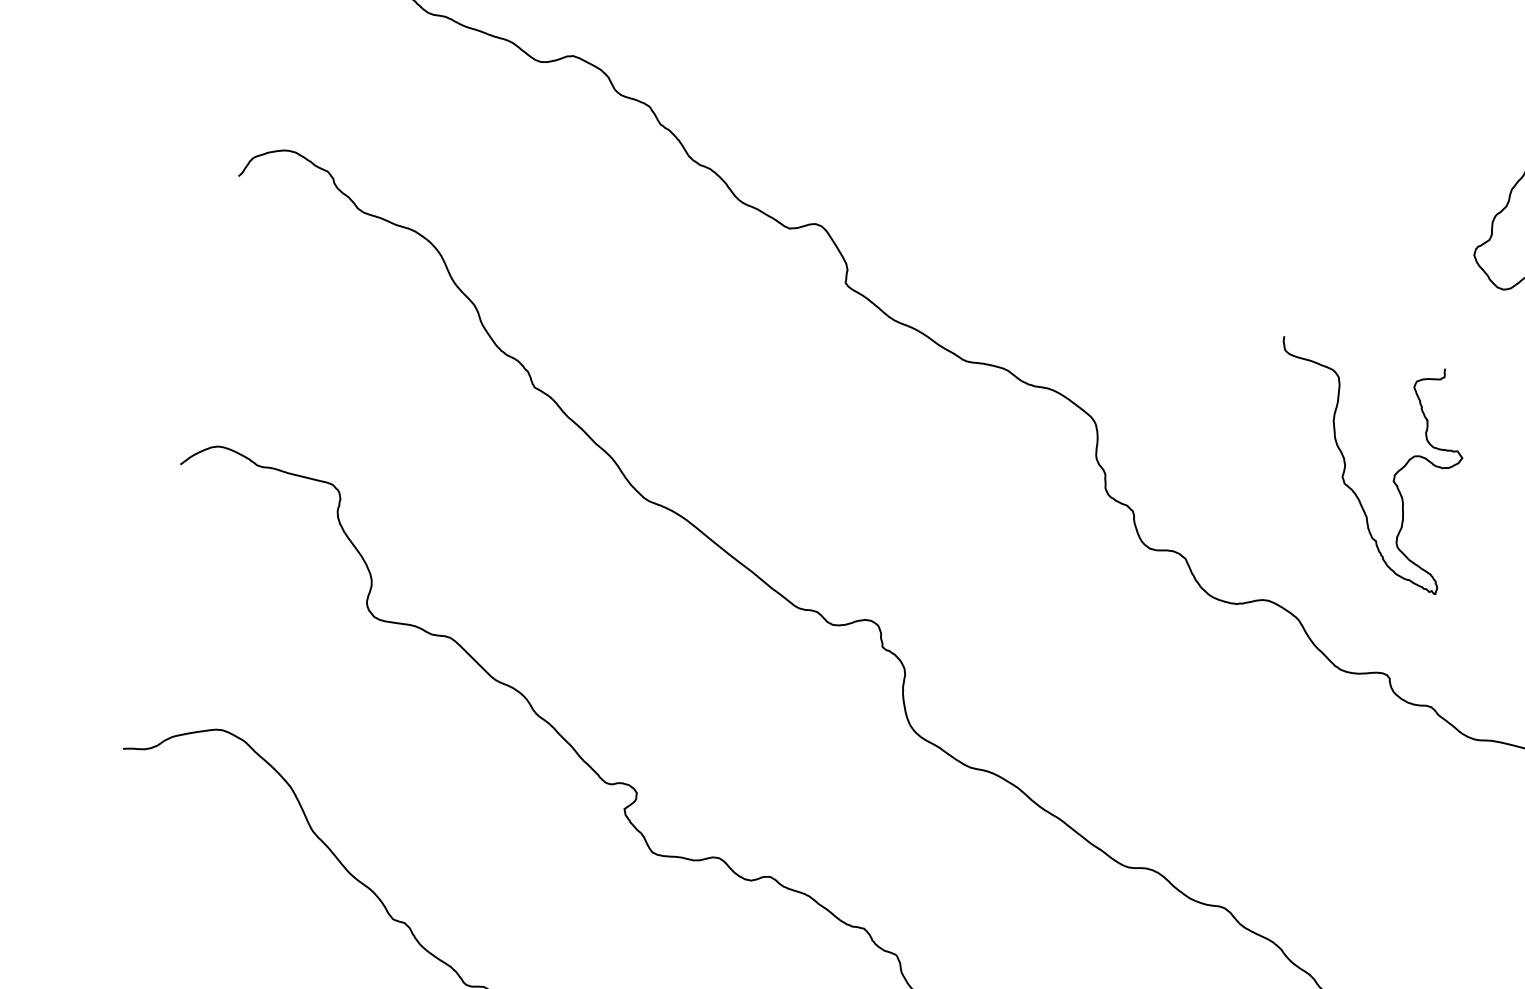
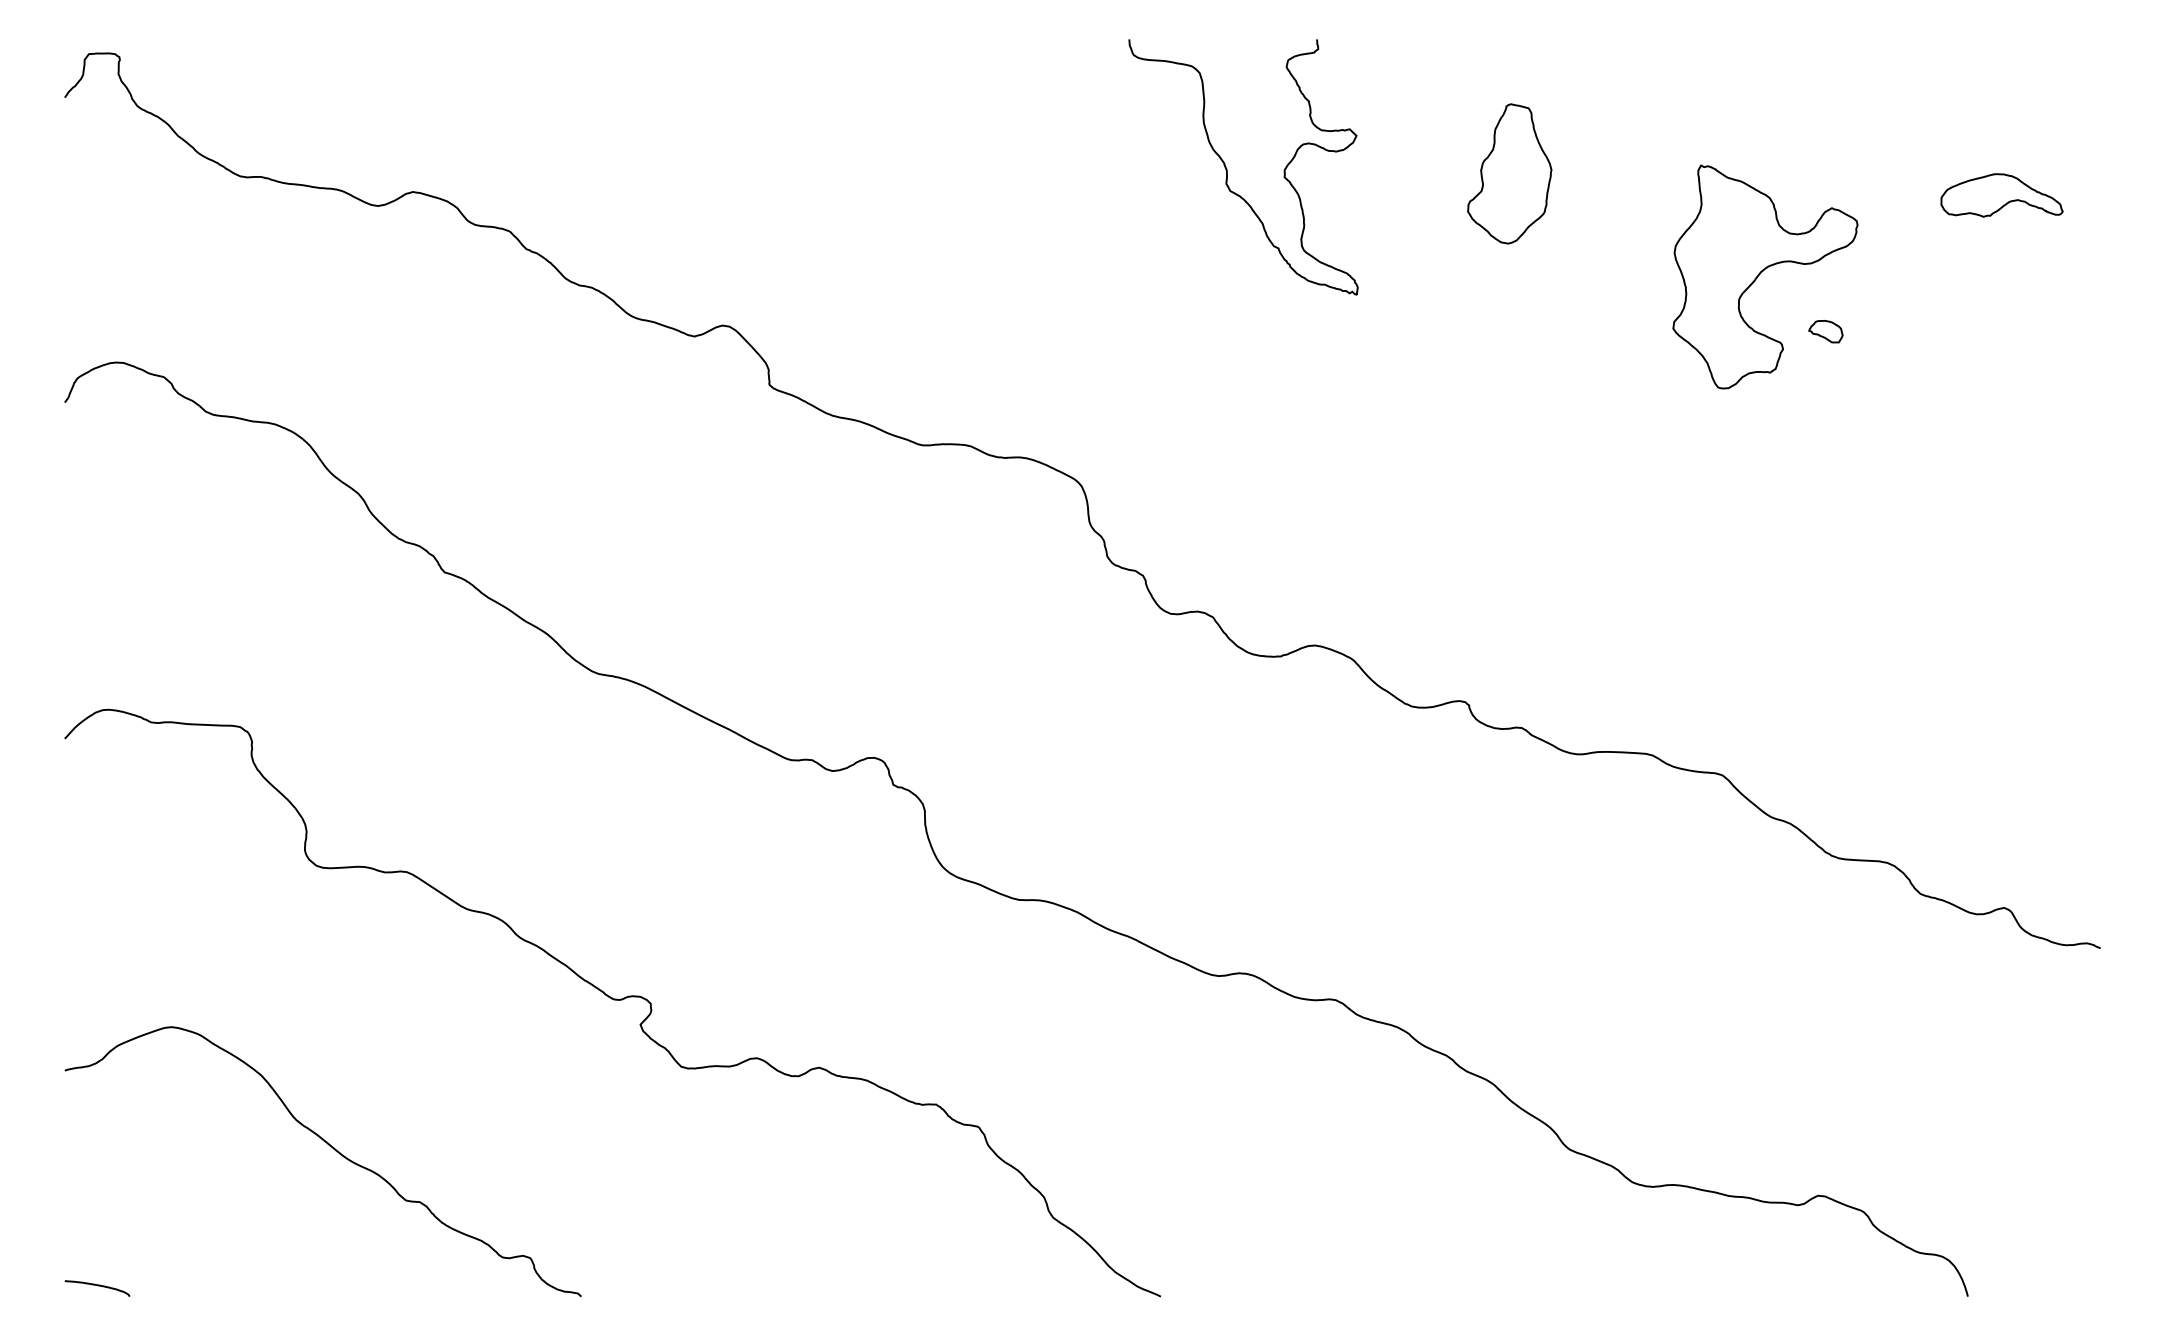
curve: (1345, 464) -> (1227, 169), moved
curve: (113, 939) -> (97, 1286), added

